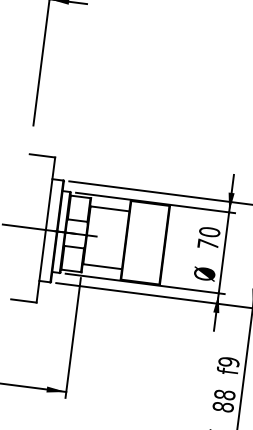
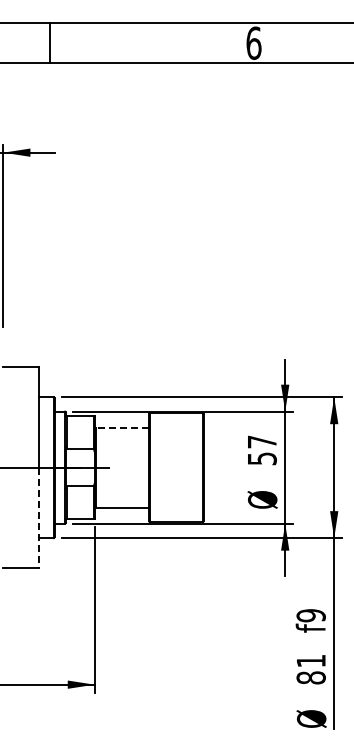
line: (110, 208) -> (122, 427), solid -> dashed
text: (208, 238) -> (261, 450), 70 -> 57
line: (41, 266) -> (38, 518), solid -> dashed
text: (224, 394) -> (310, 660), 88 -> 81

